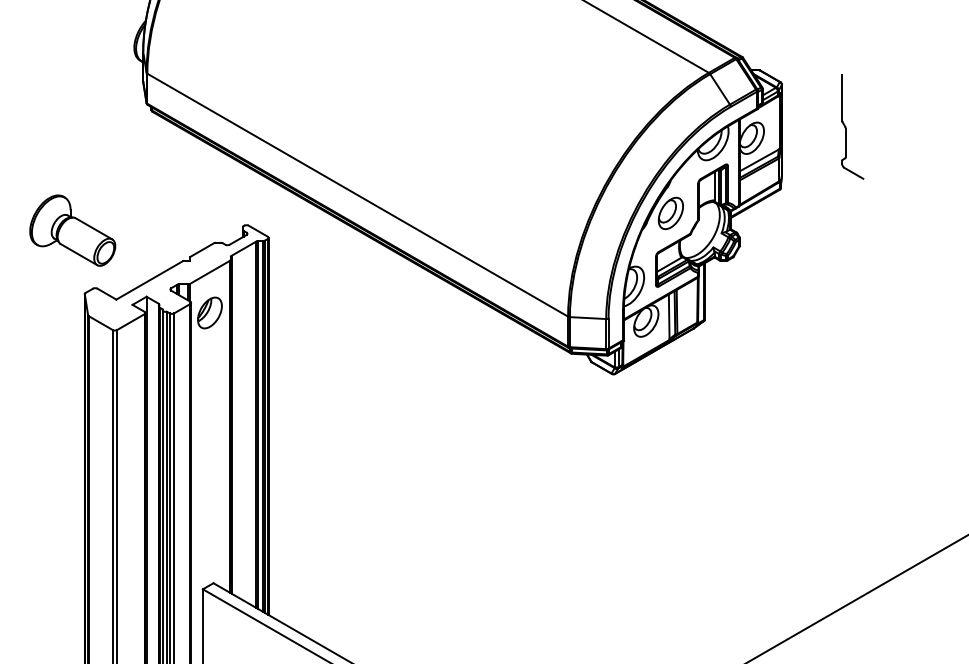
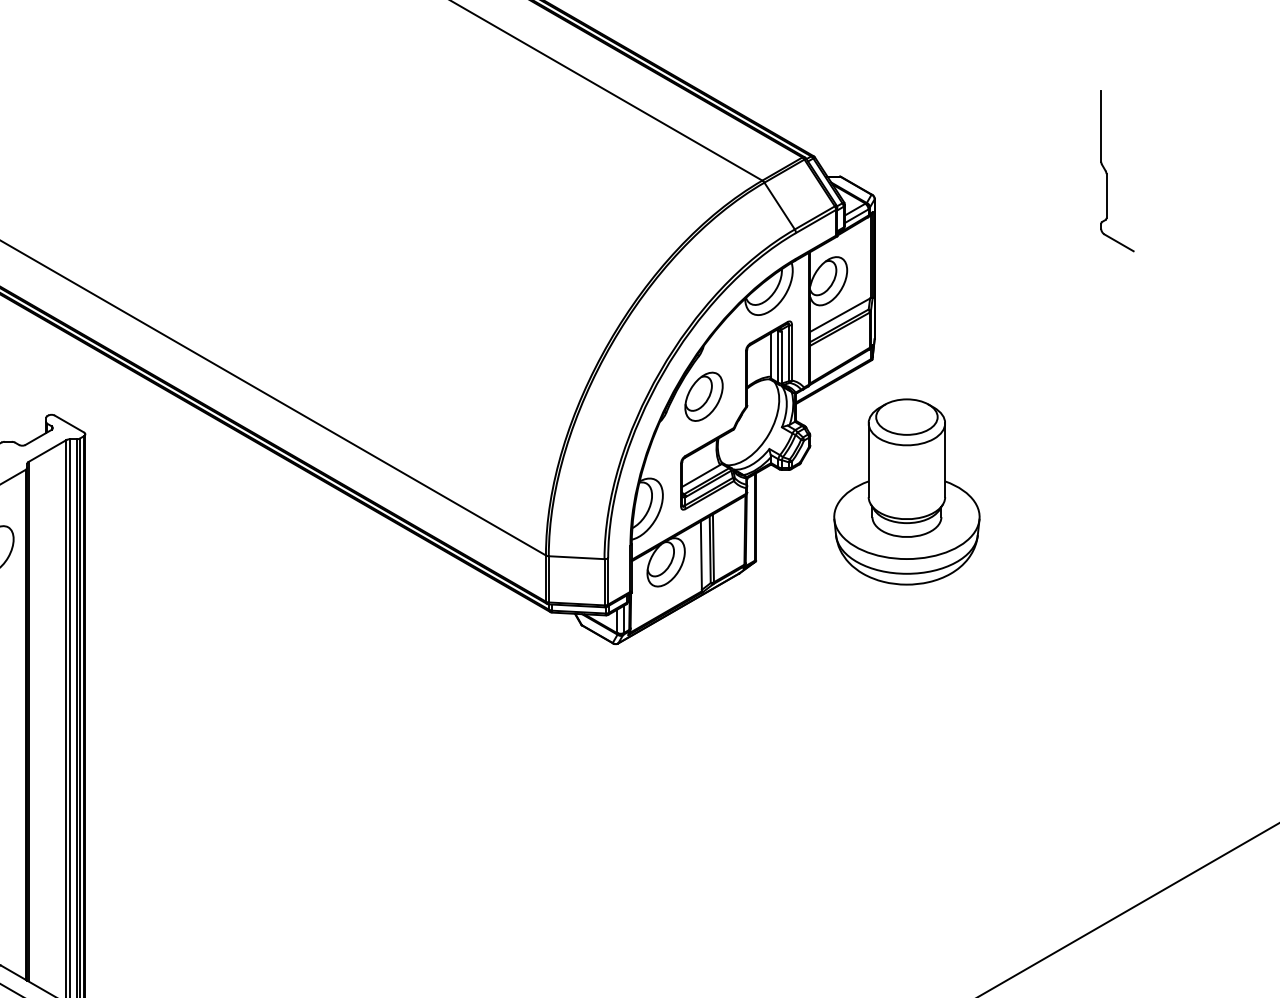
part: (852, 126) -> (1116, 170), moved
part: (802, 275) -> (906, 492), added

